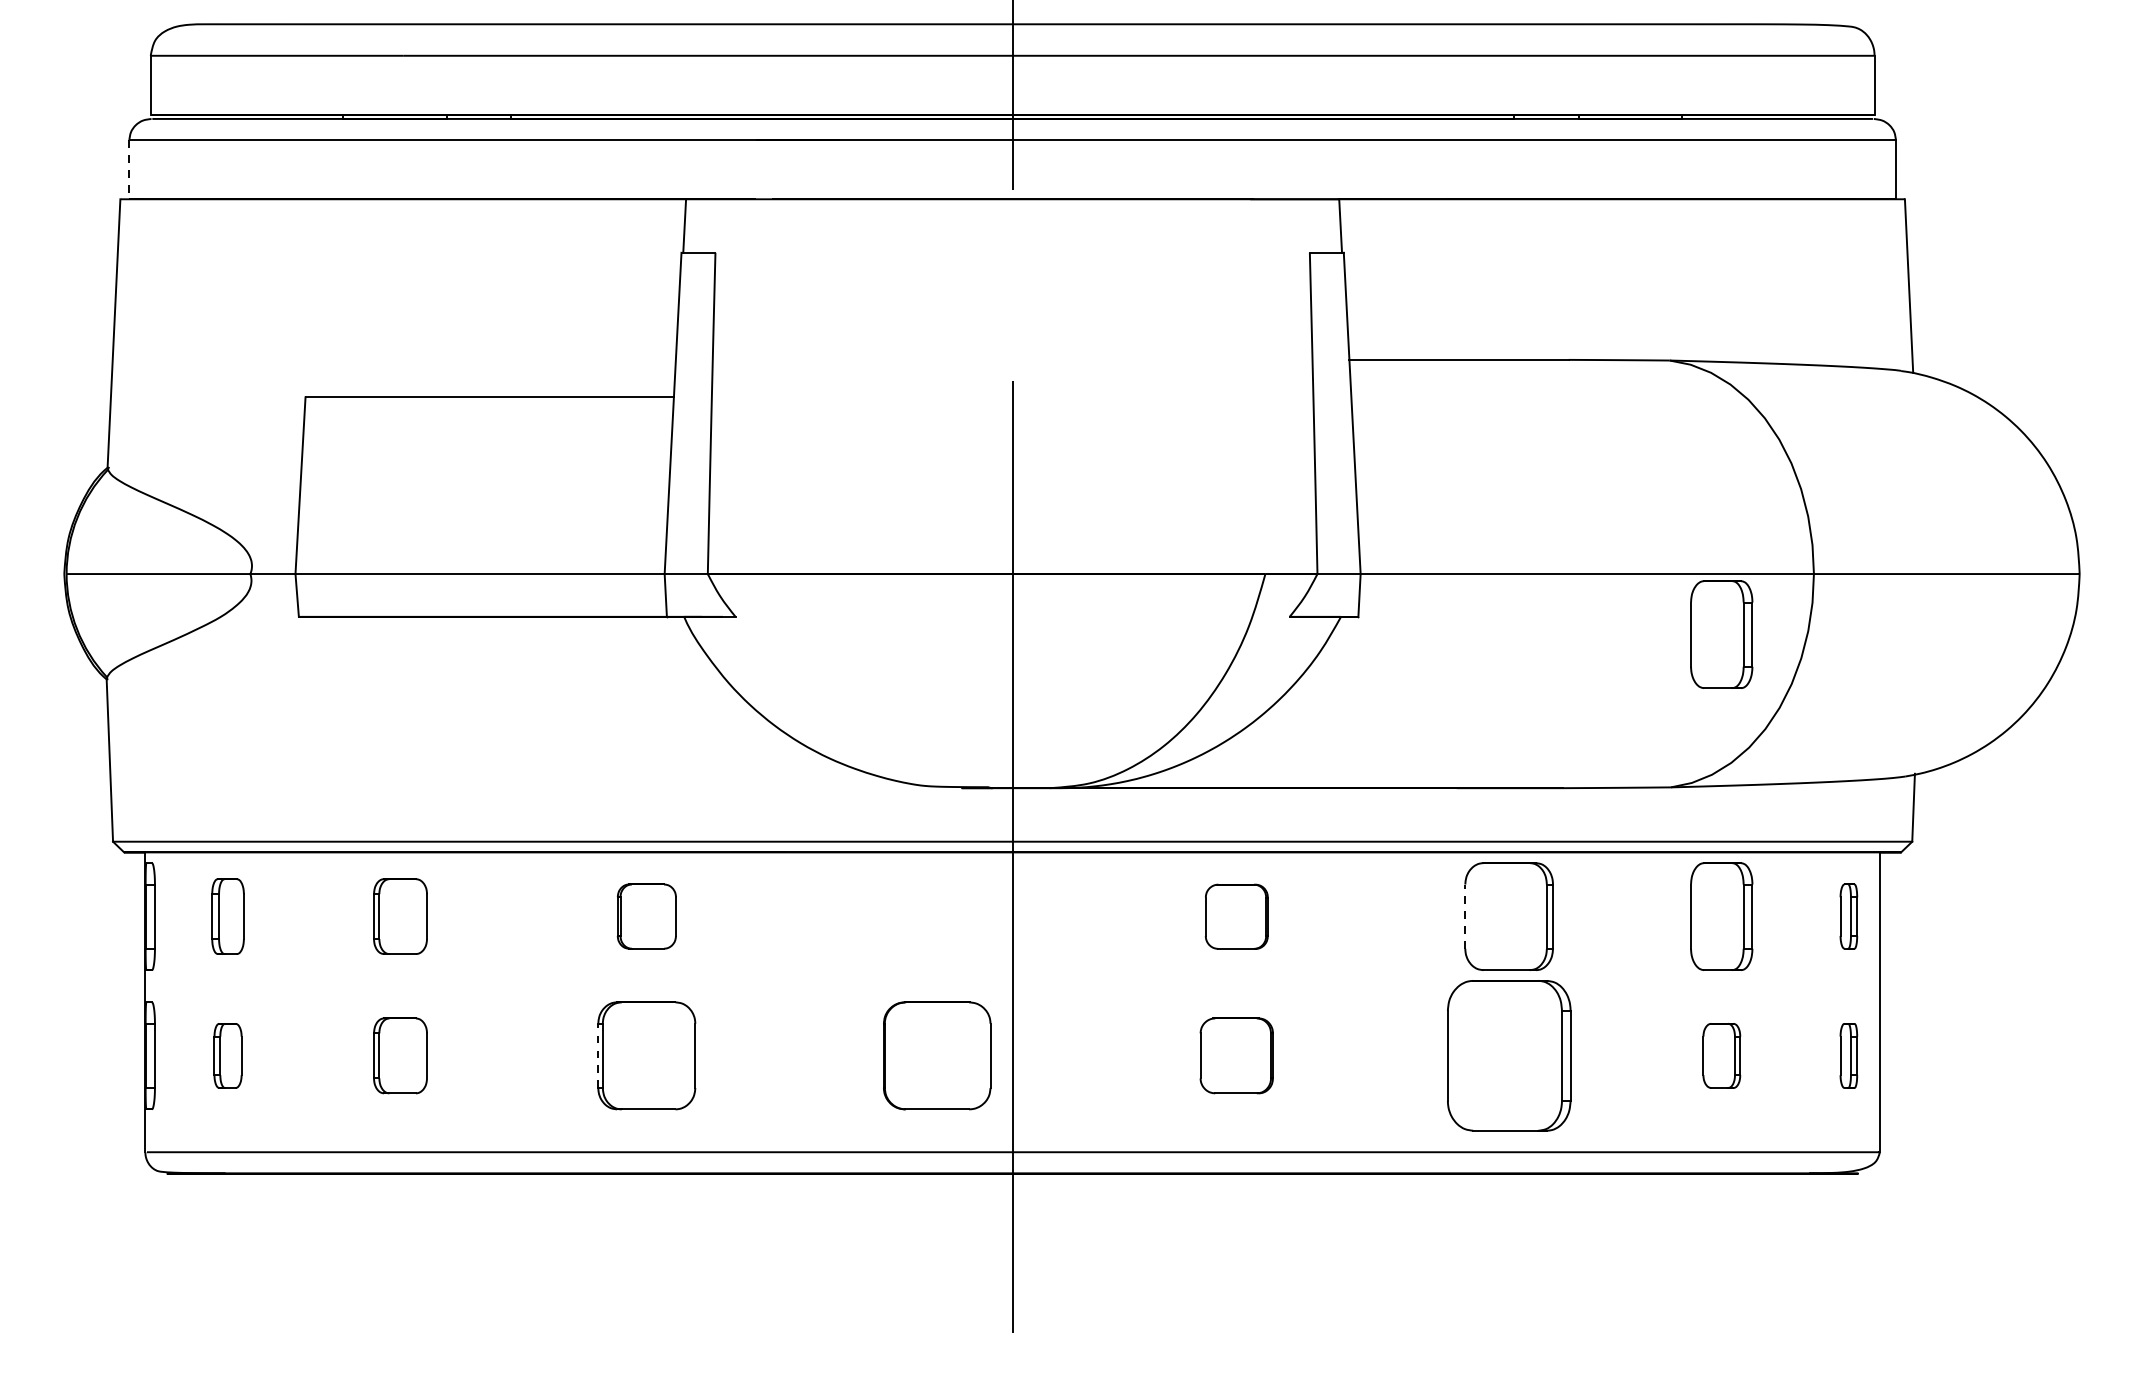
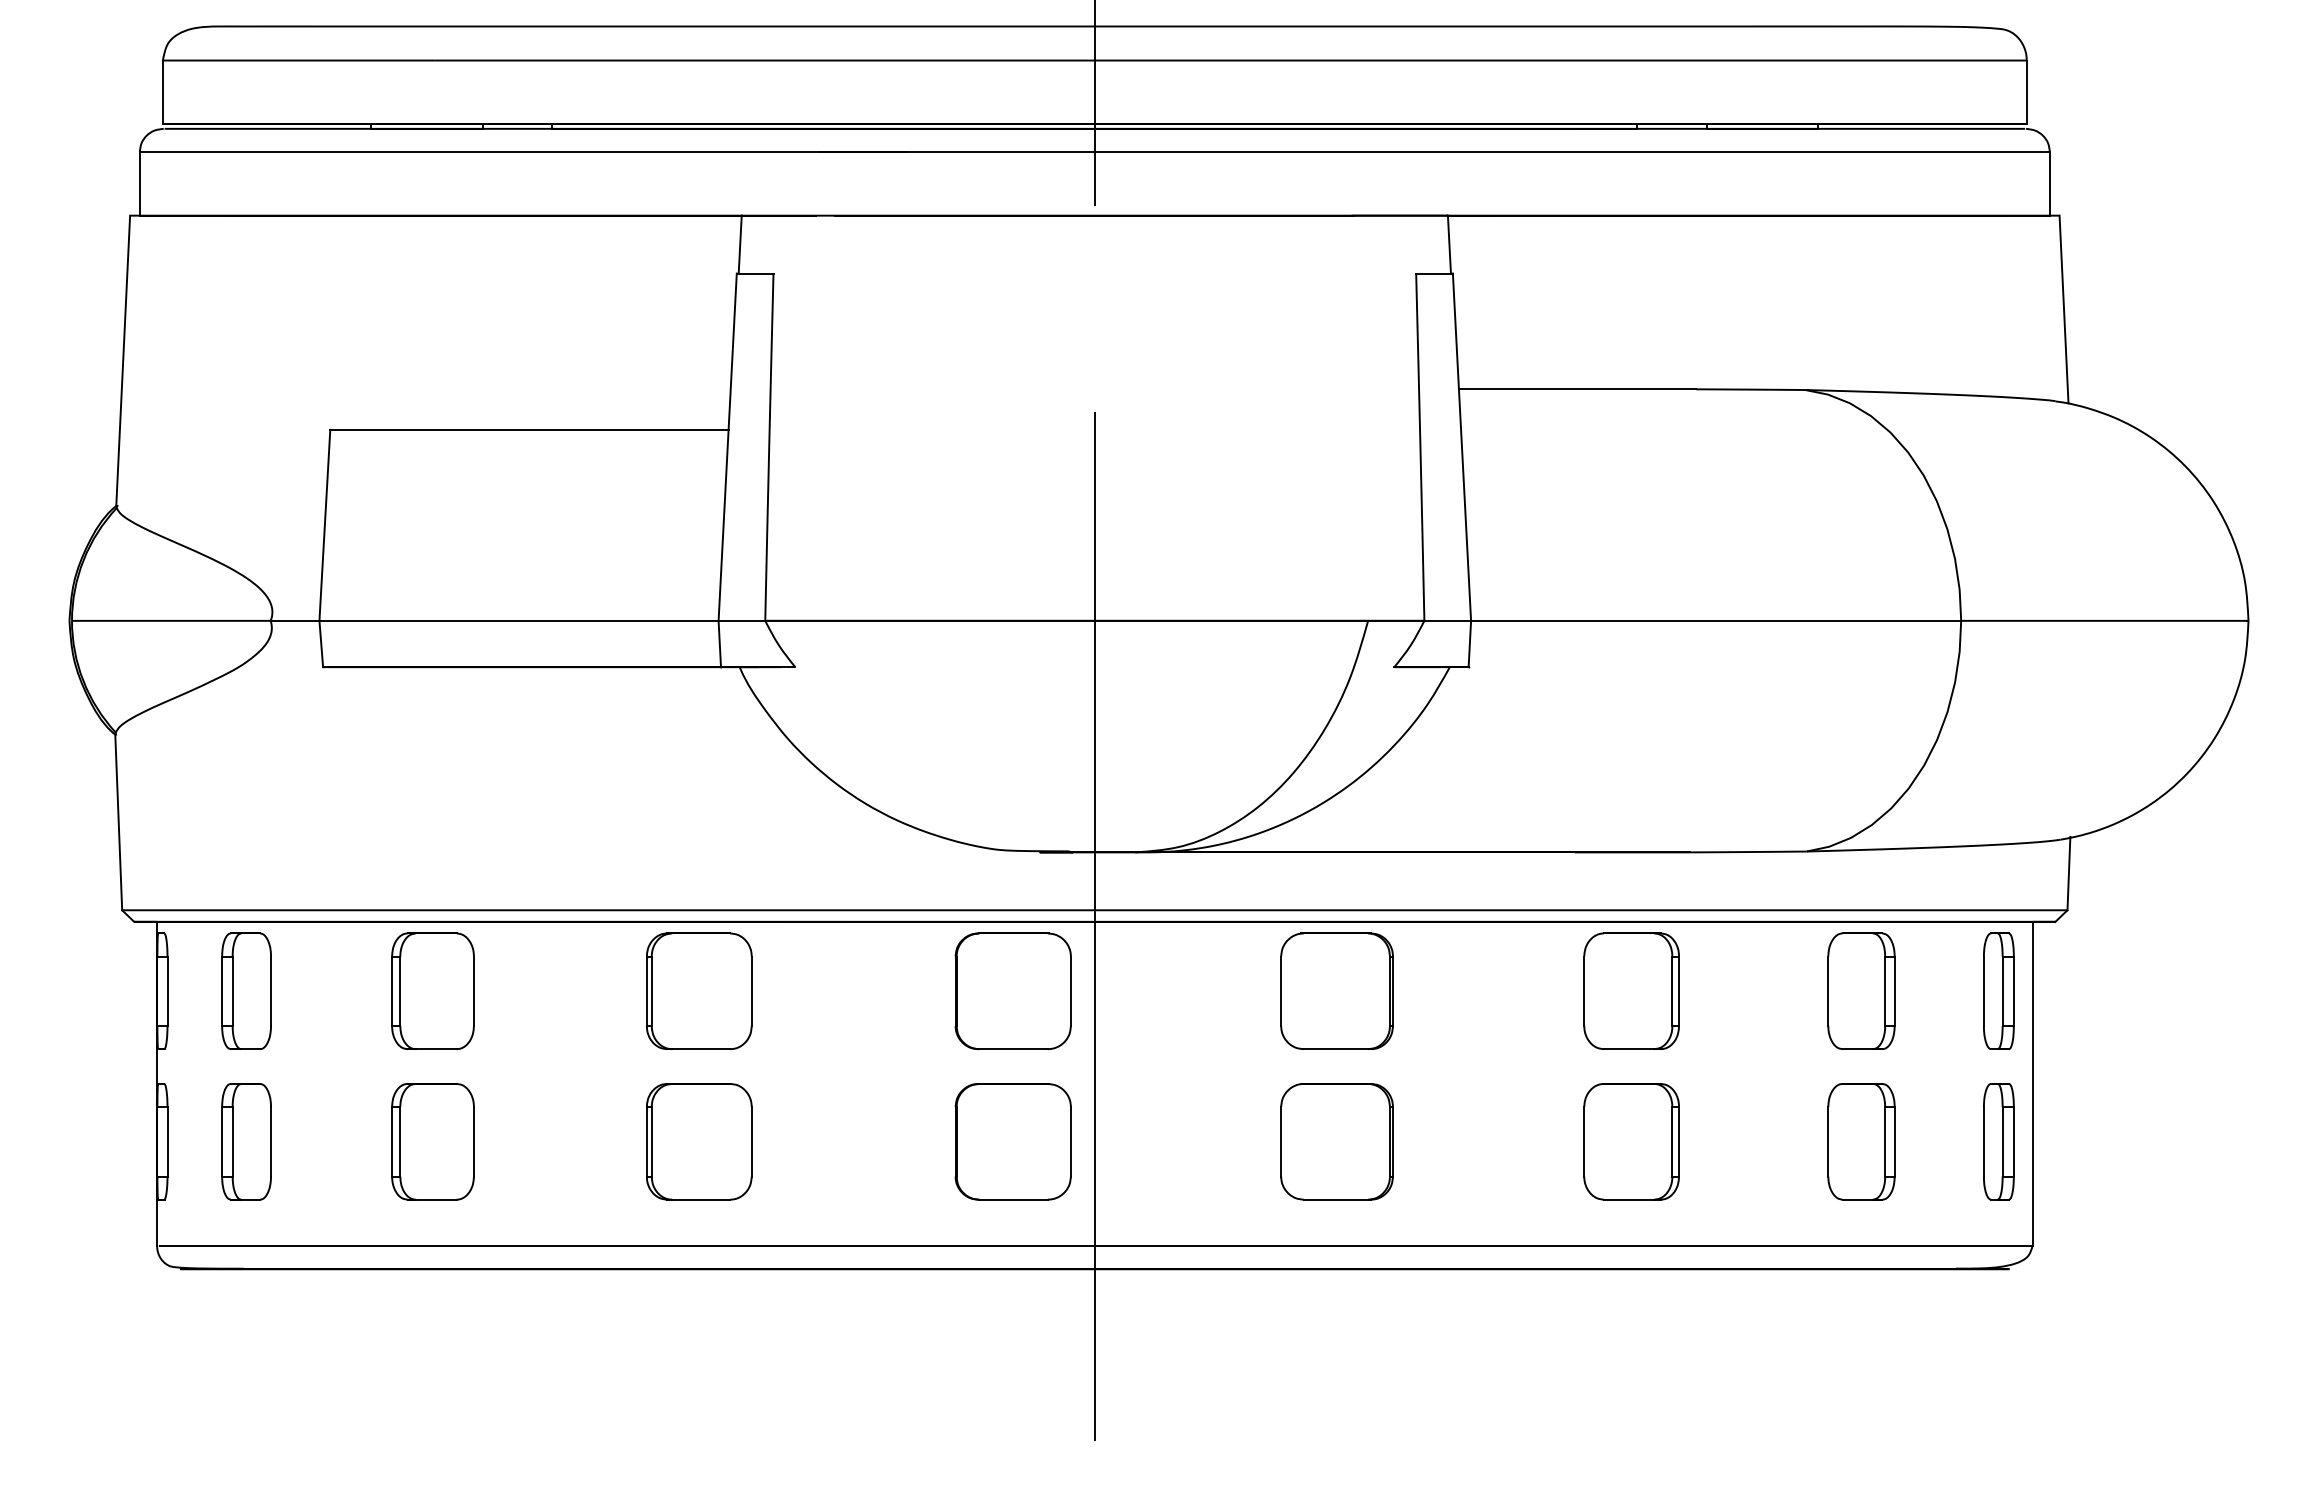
line: (129, 170) -> (139, 184), dashed -> solid
part: (1721, 634) -> (1861, 686), removed
part: (227, 916) -> (245, 991), size x1.43
part: (400, 916) -> (432, 991), size x1.43
part: (646, 916) -> (698, 991), size x1.67
part: (937, 916) -> (1013, 991), added
part: (1236, 916) -> (1336, 991), size x1.67
line: (1465, 916) -> (1584, 991), dashed -> solid
part: (1848, 916) -> (1998, 991), size x1.67
part: (227, 1055) -> (245, 1141), size x1.67
part: (400, 1055) -> (432, 1141), size x1.43
line: (598, 1055) -> (647, 1141), dashed -> solid
part: (1236, 1055) -> (1336, 1141), size x1.43
part: (1508, 1055) -> (1630, 1141), size x0.71
part: (1721, 1055) -> (1861, 1141), size x1.67
part: (1848, 1055) -> (1998, 1141), size x1.67

